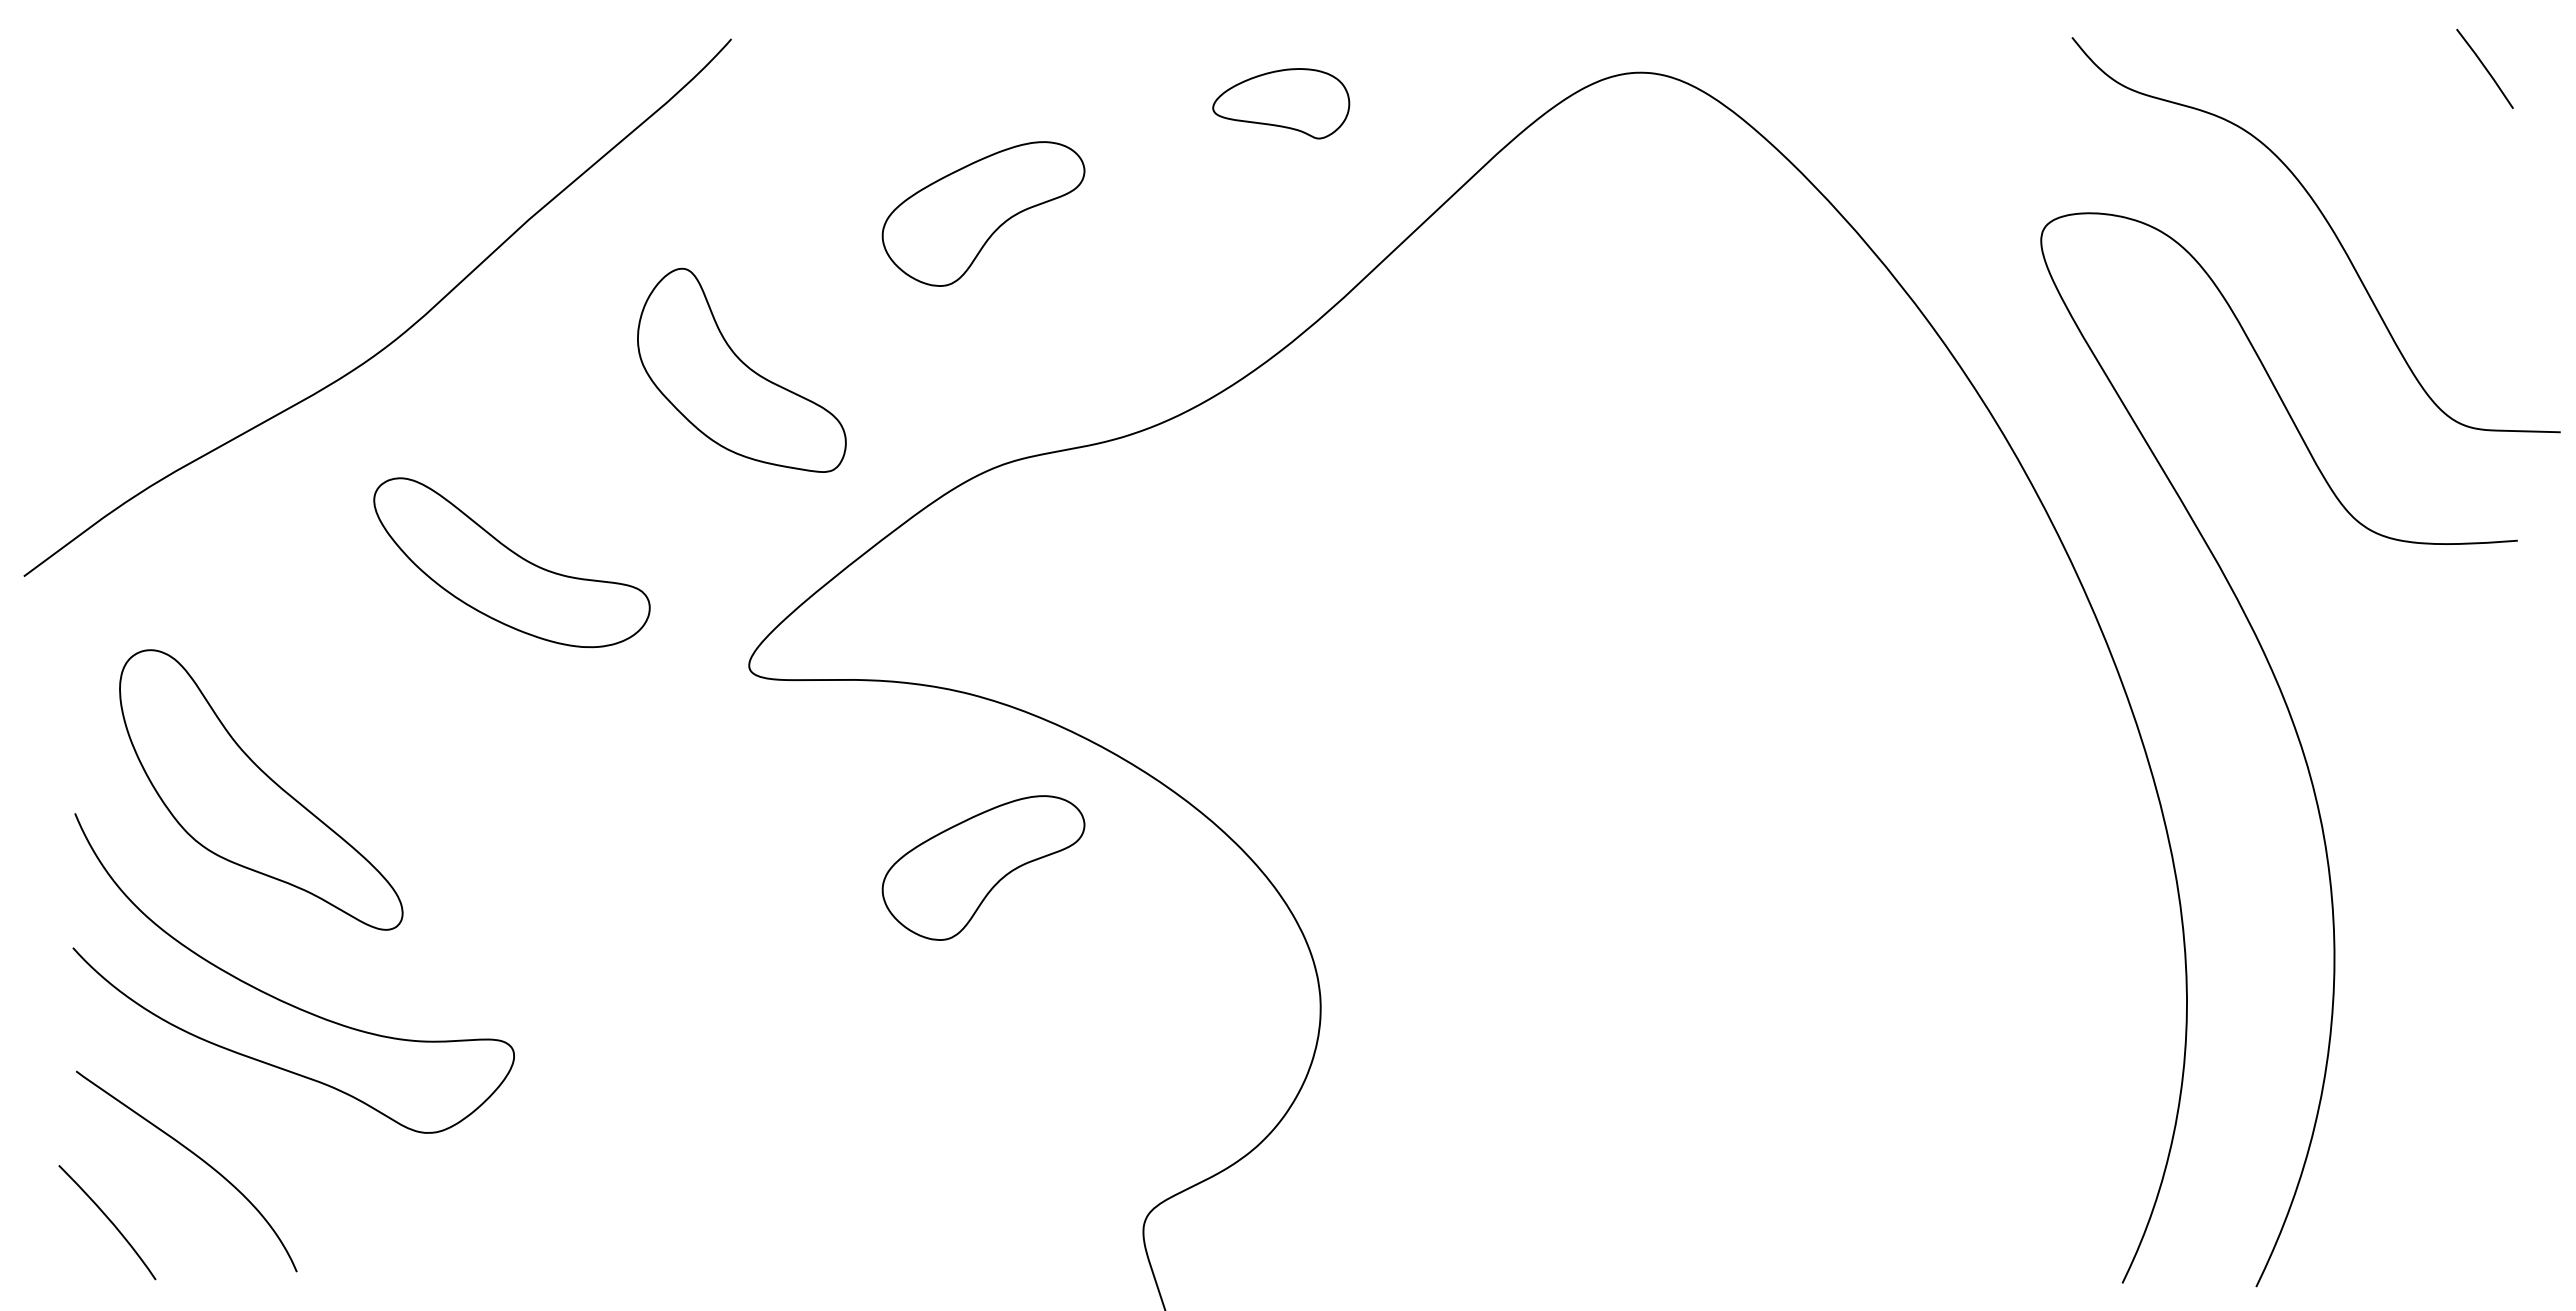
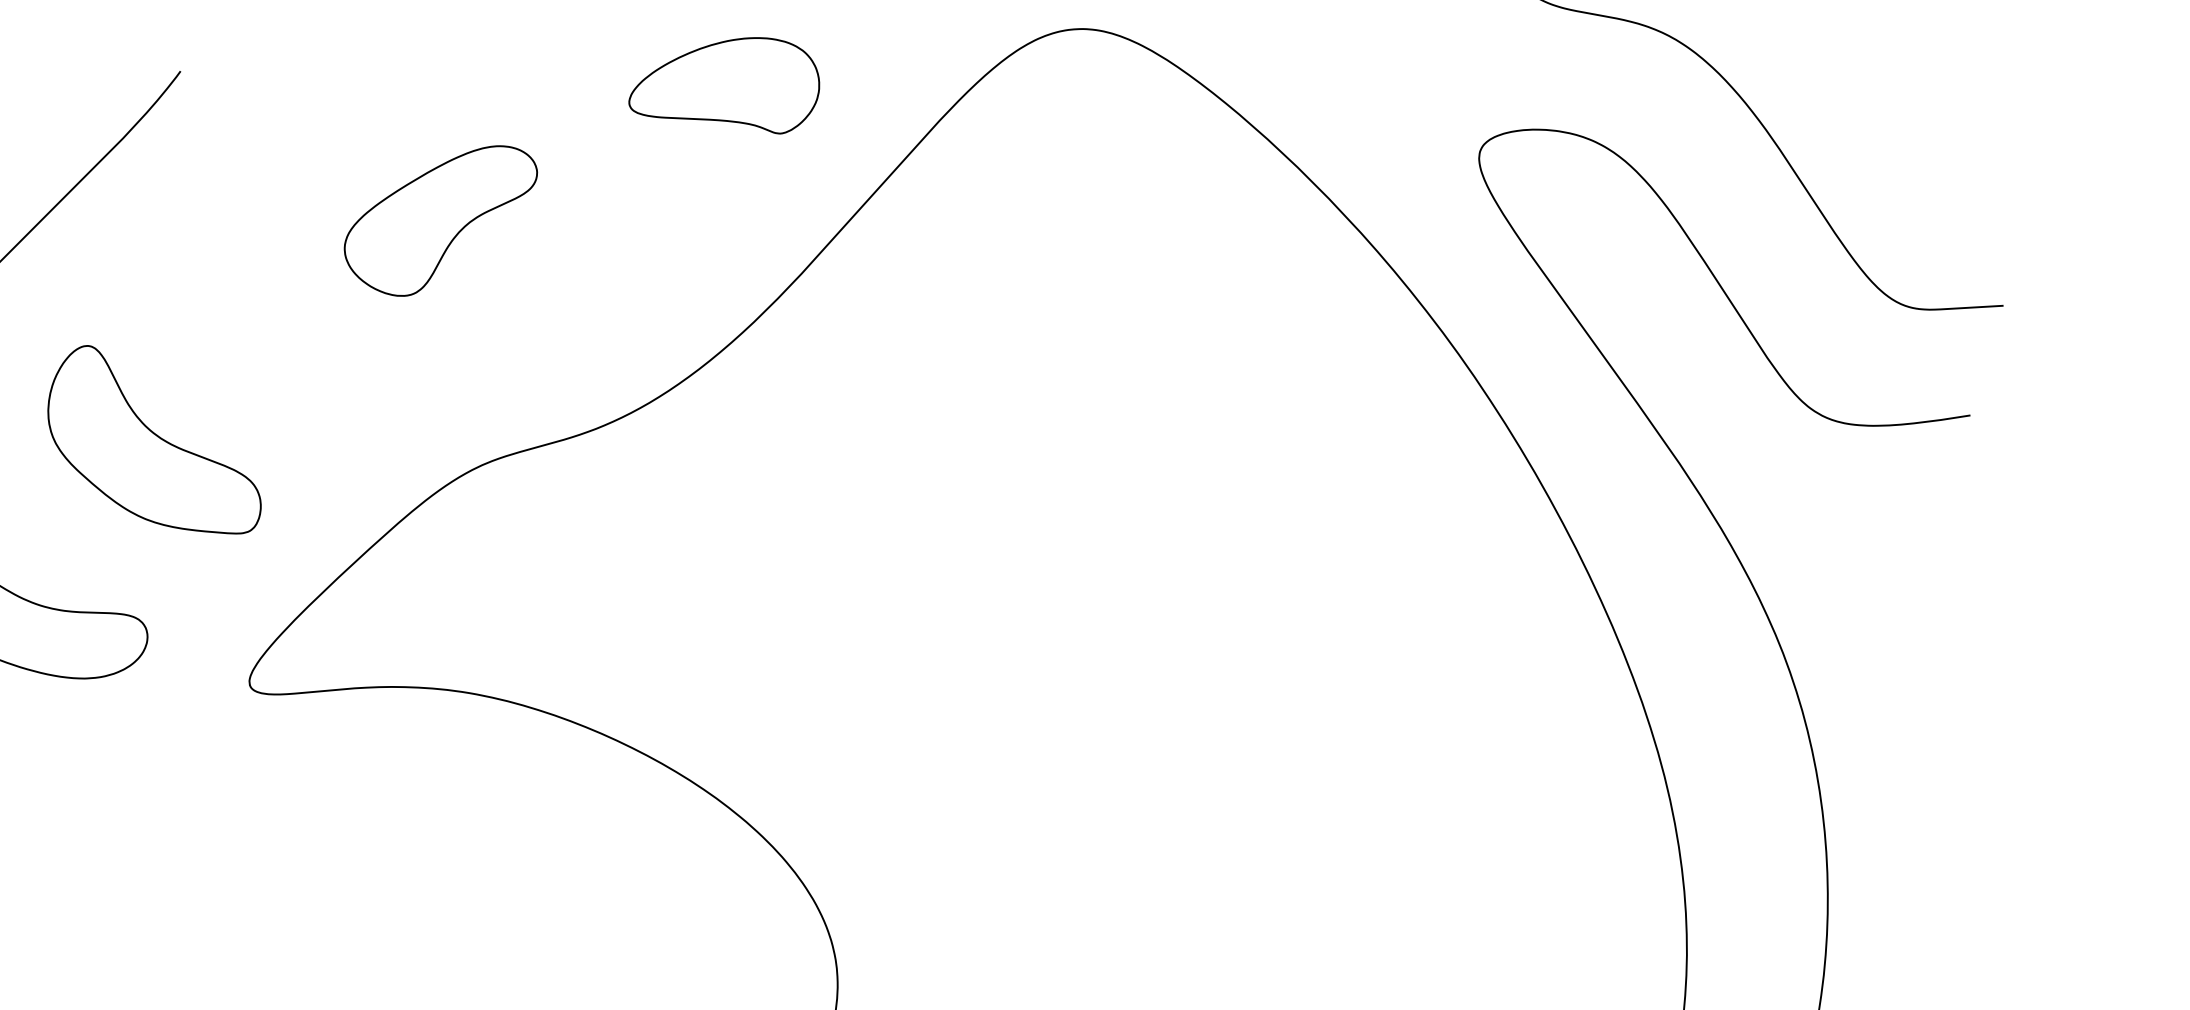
part: (1281, 103) -> (724, 89), size x1.43
part: (741, 369) -> (152, 439), moved
part: (983, 867) -> (495, 861), removed

